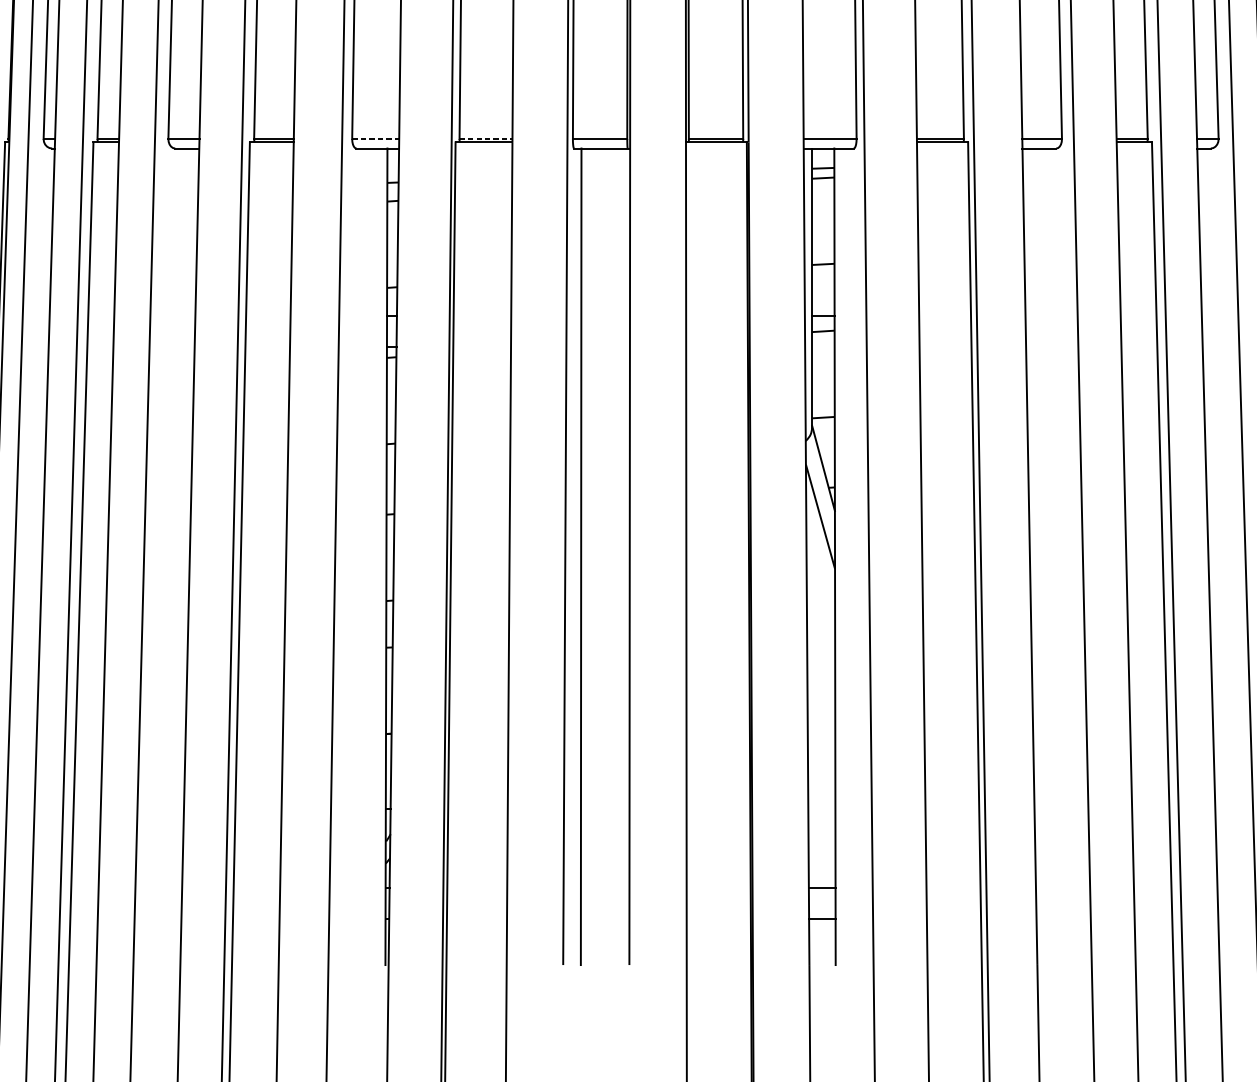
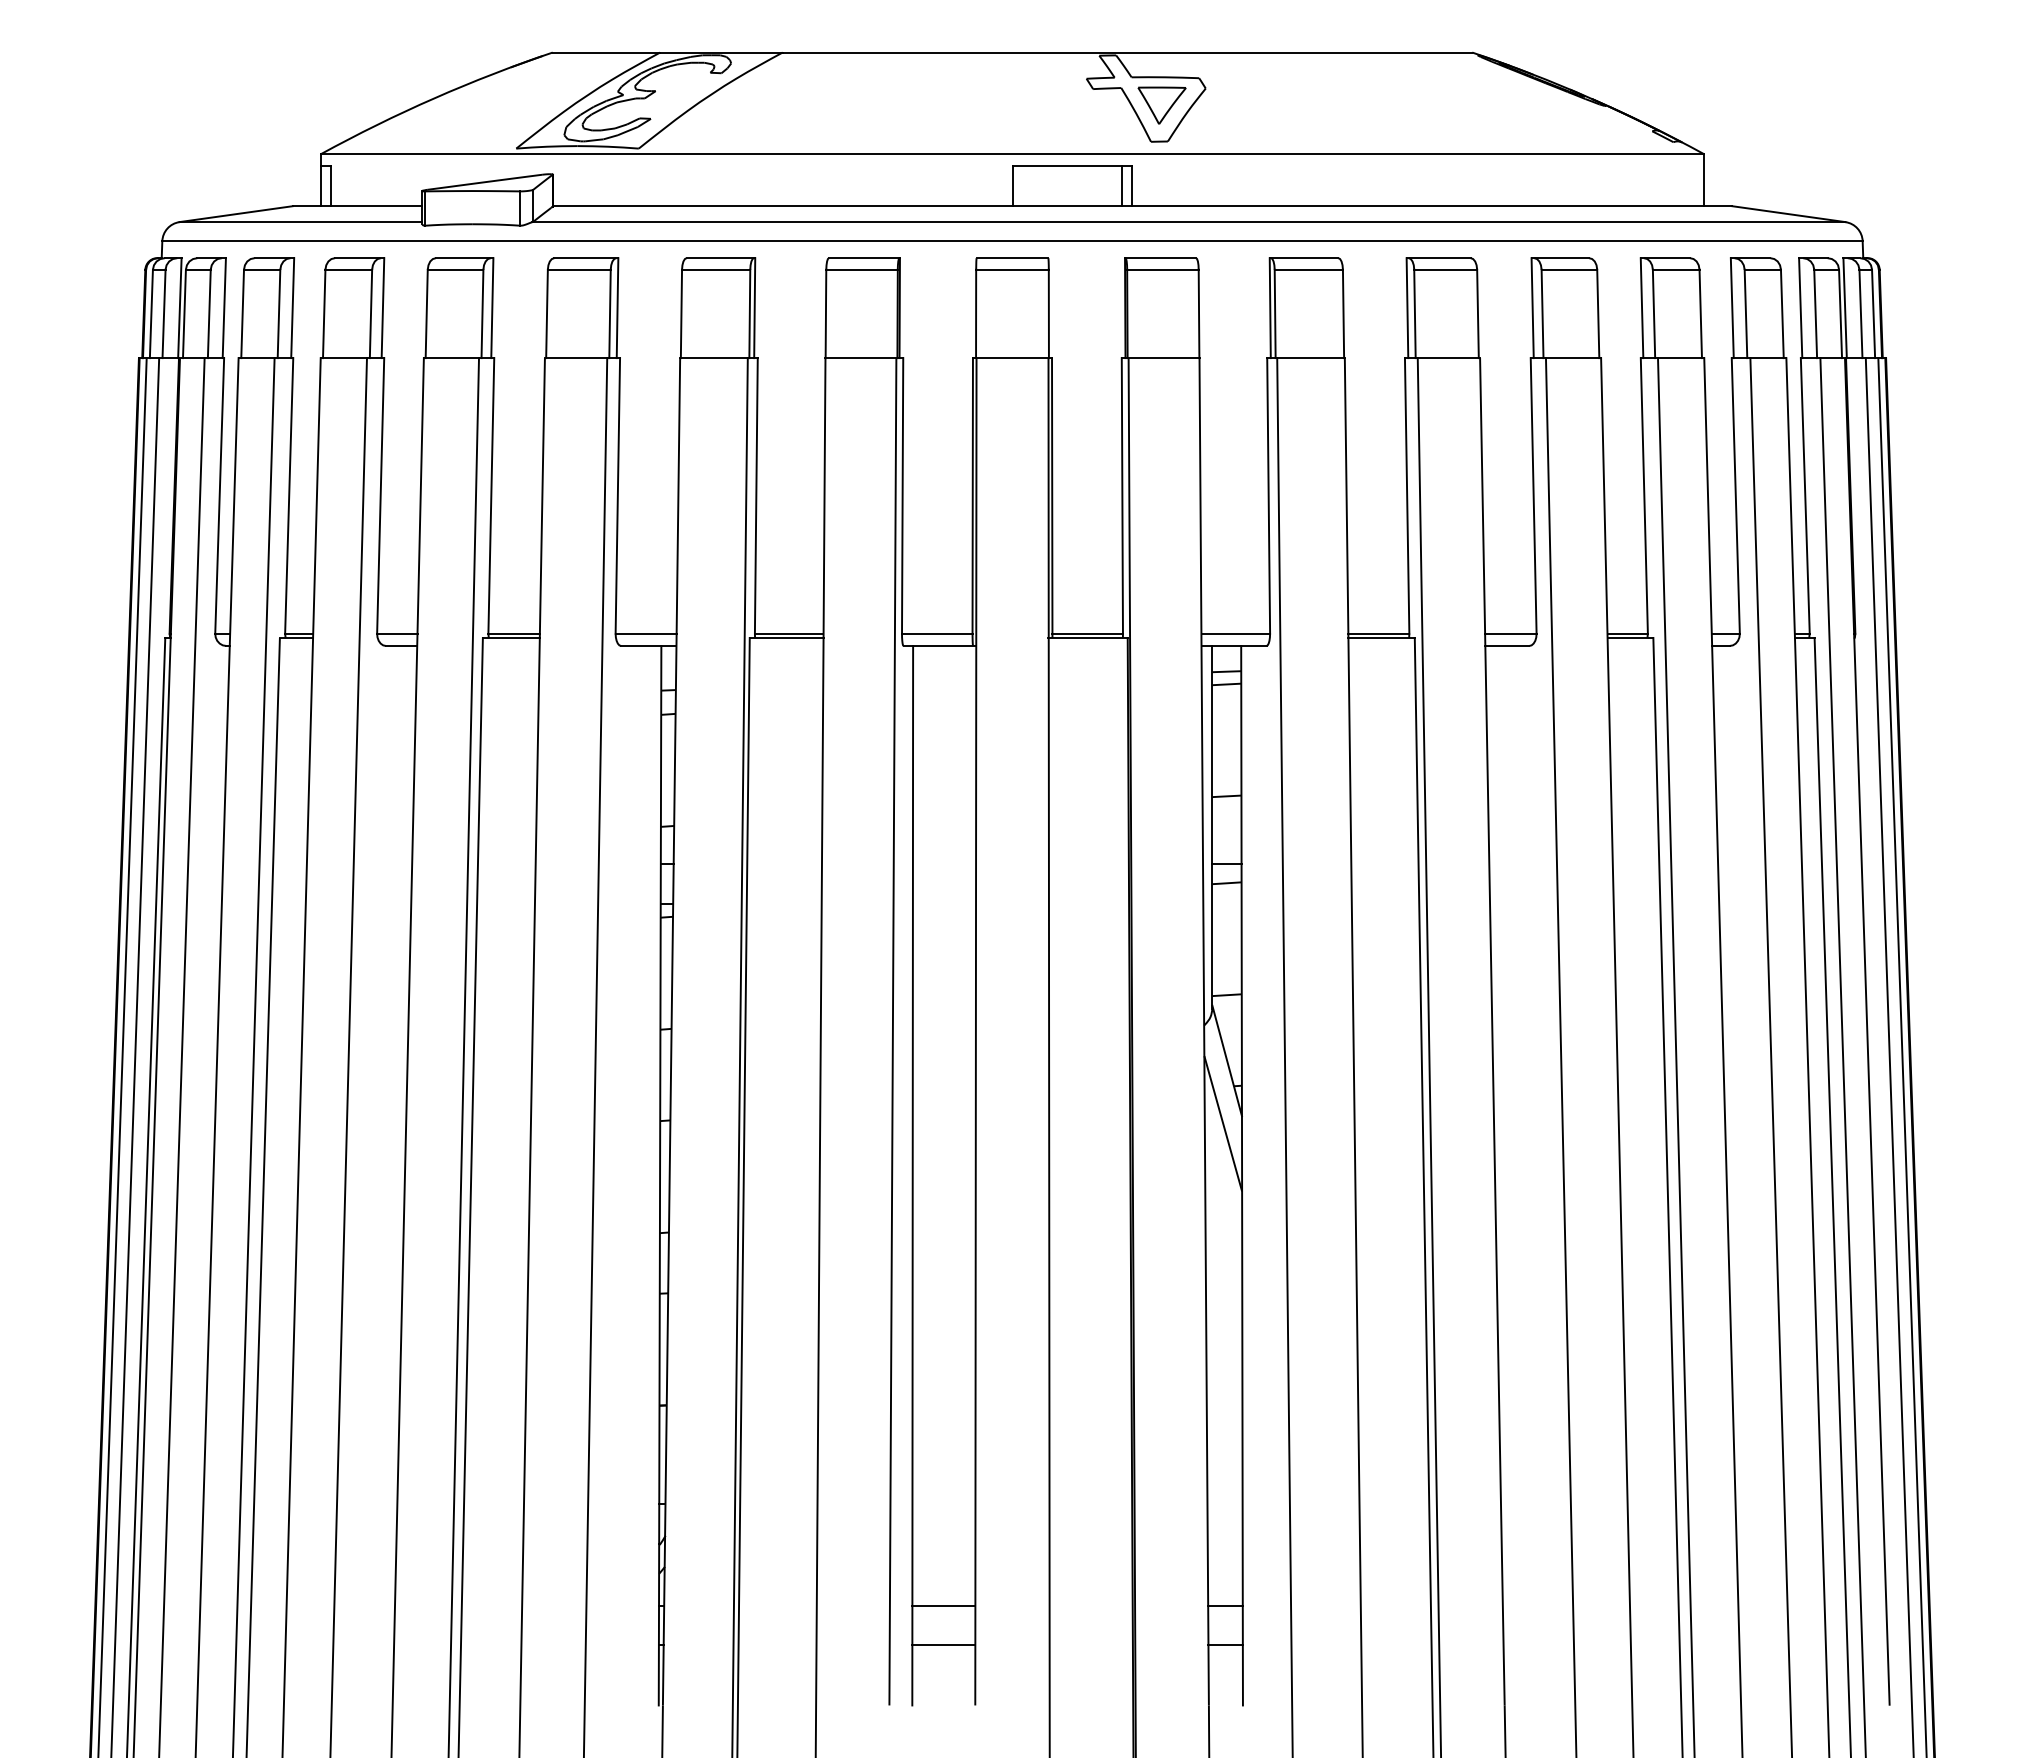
line: (375, 138) -> (646, 633), dashed -> solid
line: (486, 138) -> (789, 633), dashed -> solid
line: (604, 888) -> (943, 1605), added
line: (604, 918) -> (943, 1645), added

